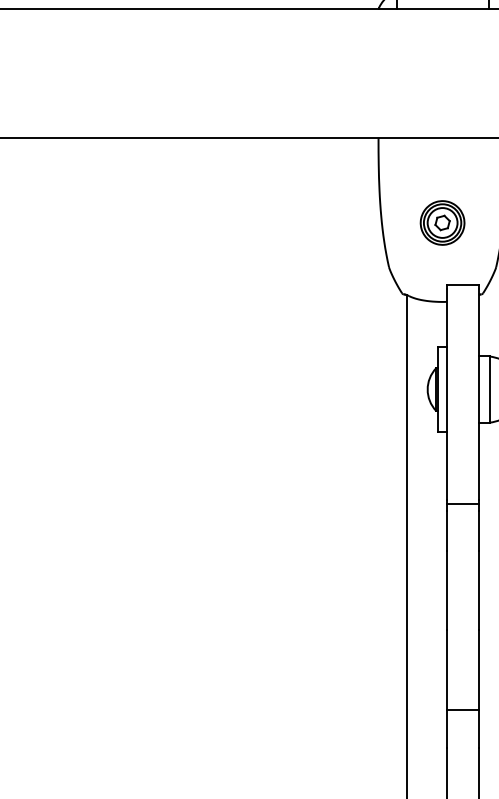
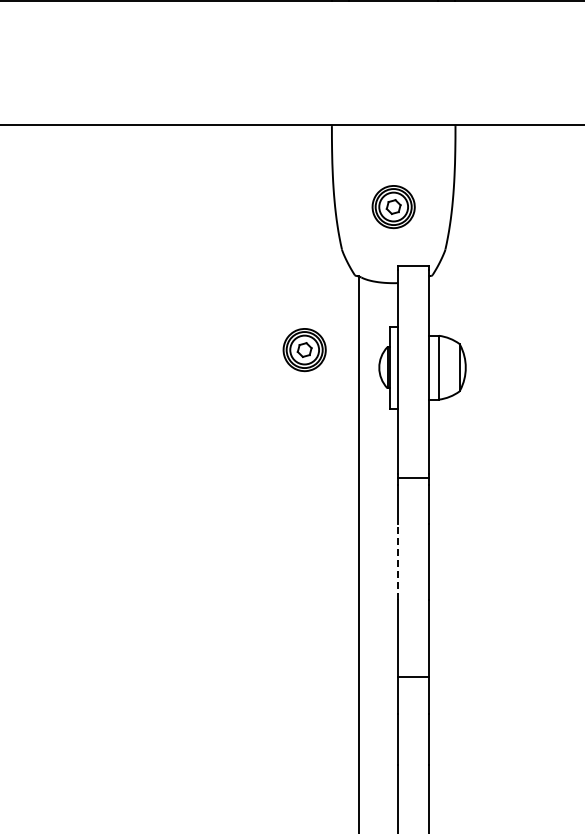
part: (350, 371) -> (304, 350), added
line: (446, 590) -> (397, 561), solid -> dashed

